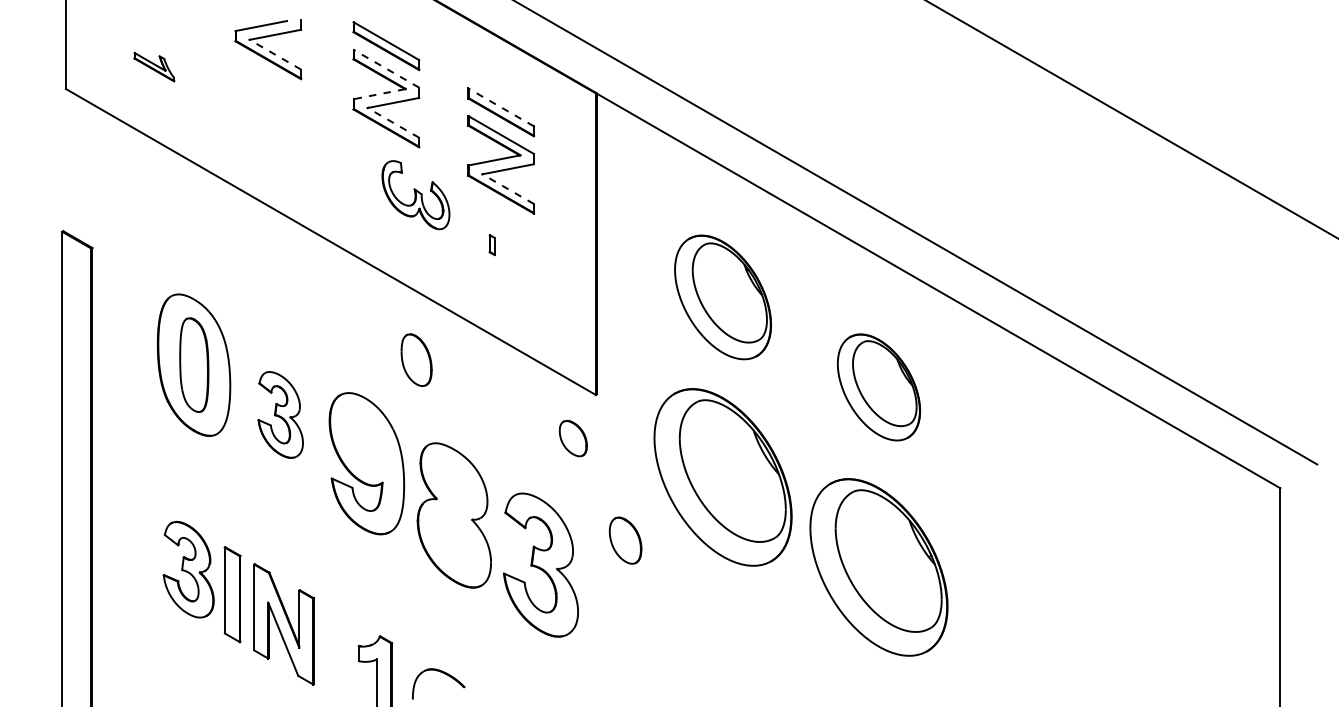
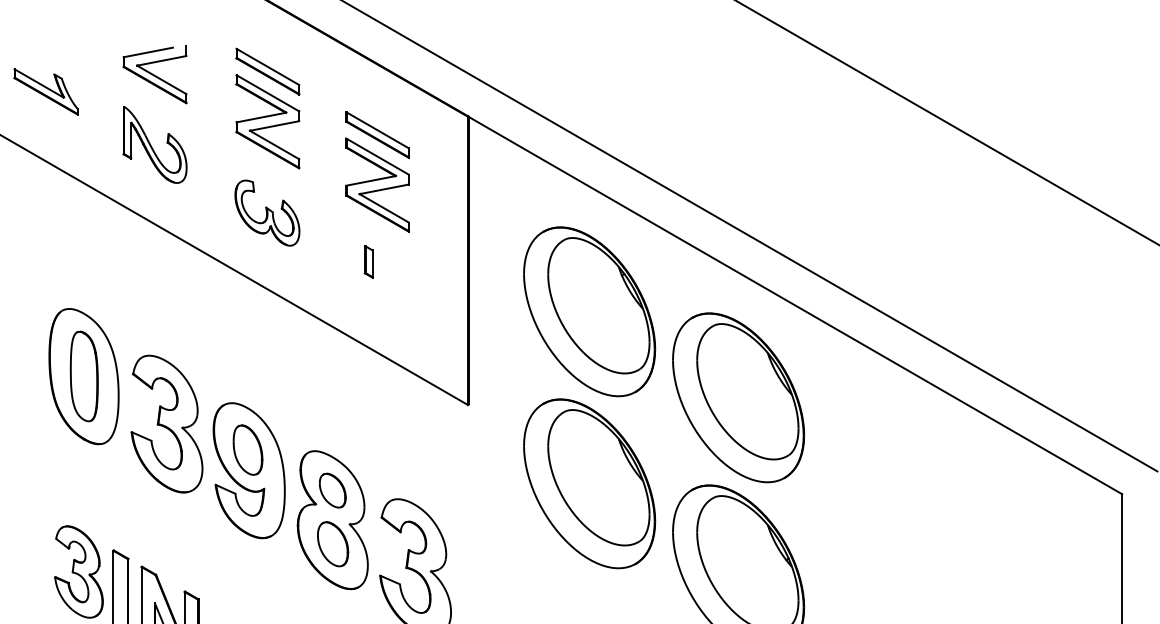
line: (275, 54) -> (161, 79), dashed -> solid
part: (154, 66) -> (46, 91), size x1.67
line: (386, 68) -> (267, 93), dashed -> solid
line: (378, 94) -> (260, 117), dashed -> solid
line: (501, 107) -> (377, 130), dashed -> solid
part: (268, 122) -> (155, 144), added
line: (393, 122) -> (274, 144), dashed -> solid
line: (508, 189) -> (384, 208), dashed -> solid
part: (415, 195) -> (267, 213), moved
part: (492, 244) -> (369, 261), size x1.67
part: (722, 297) -> (589, 311), size x1.43
part: (416, 359) -> (247, 449), moved
part: (878, 387) -> (738, 397), size x1.67
part: (280, 414) -> (166, 423), size x1.67
part: (572, 438) -> (331, 490), moved
part: (625, 540) -> (332, 544), moved

